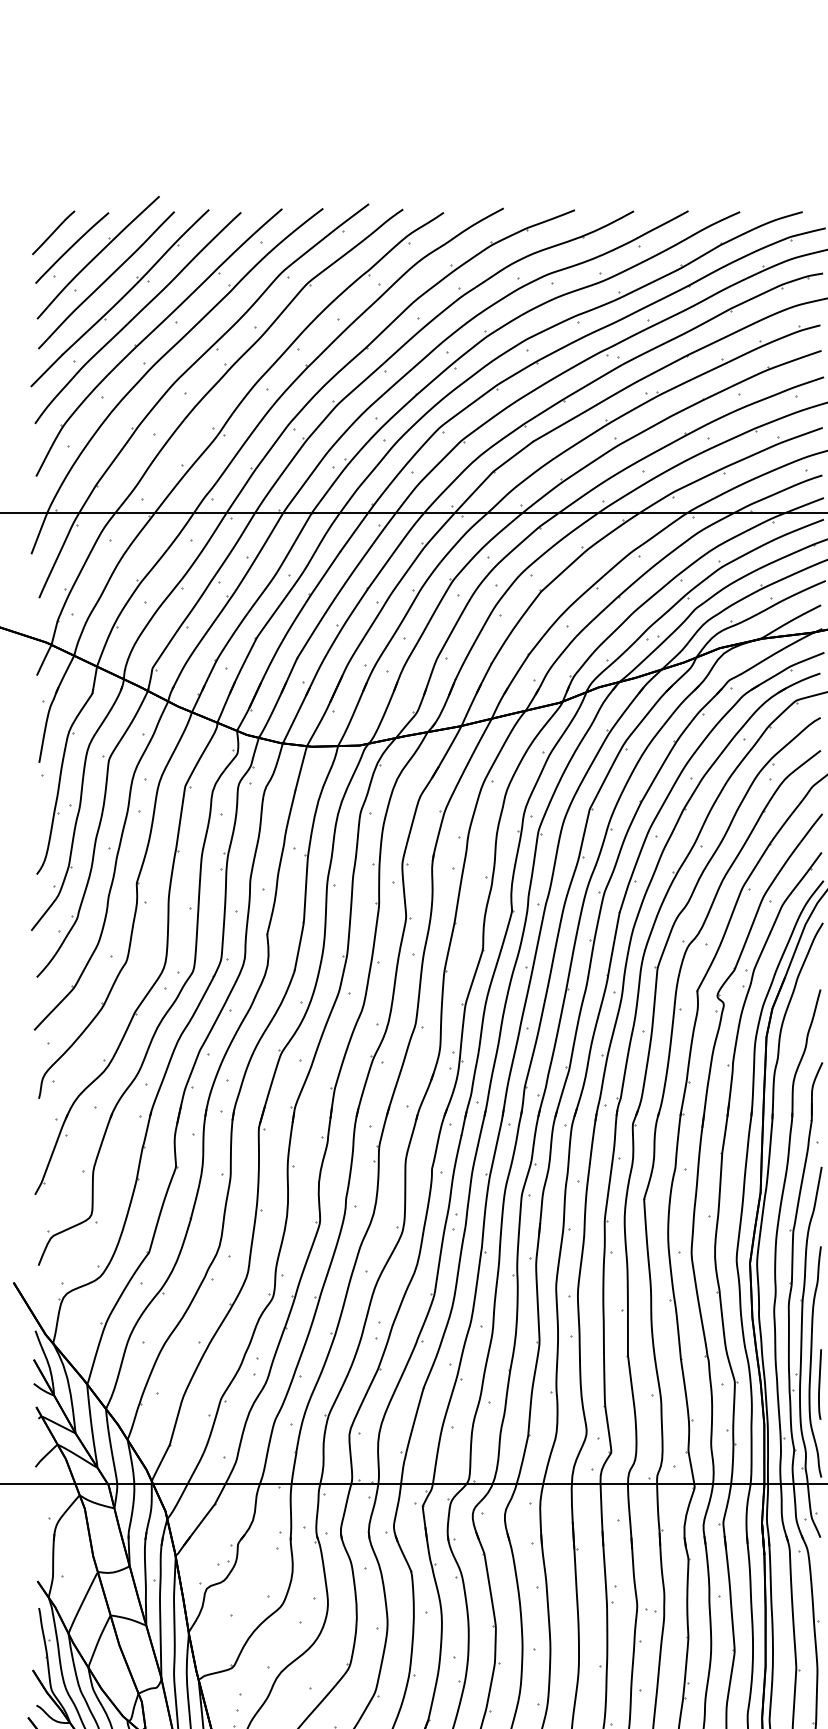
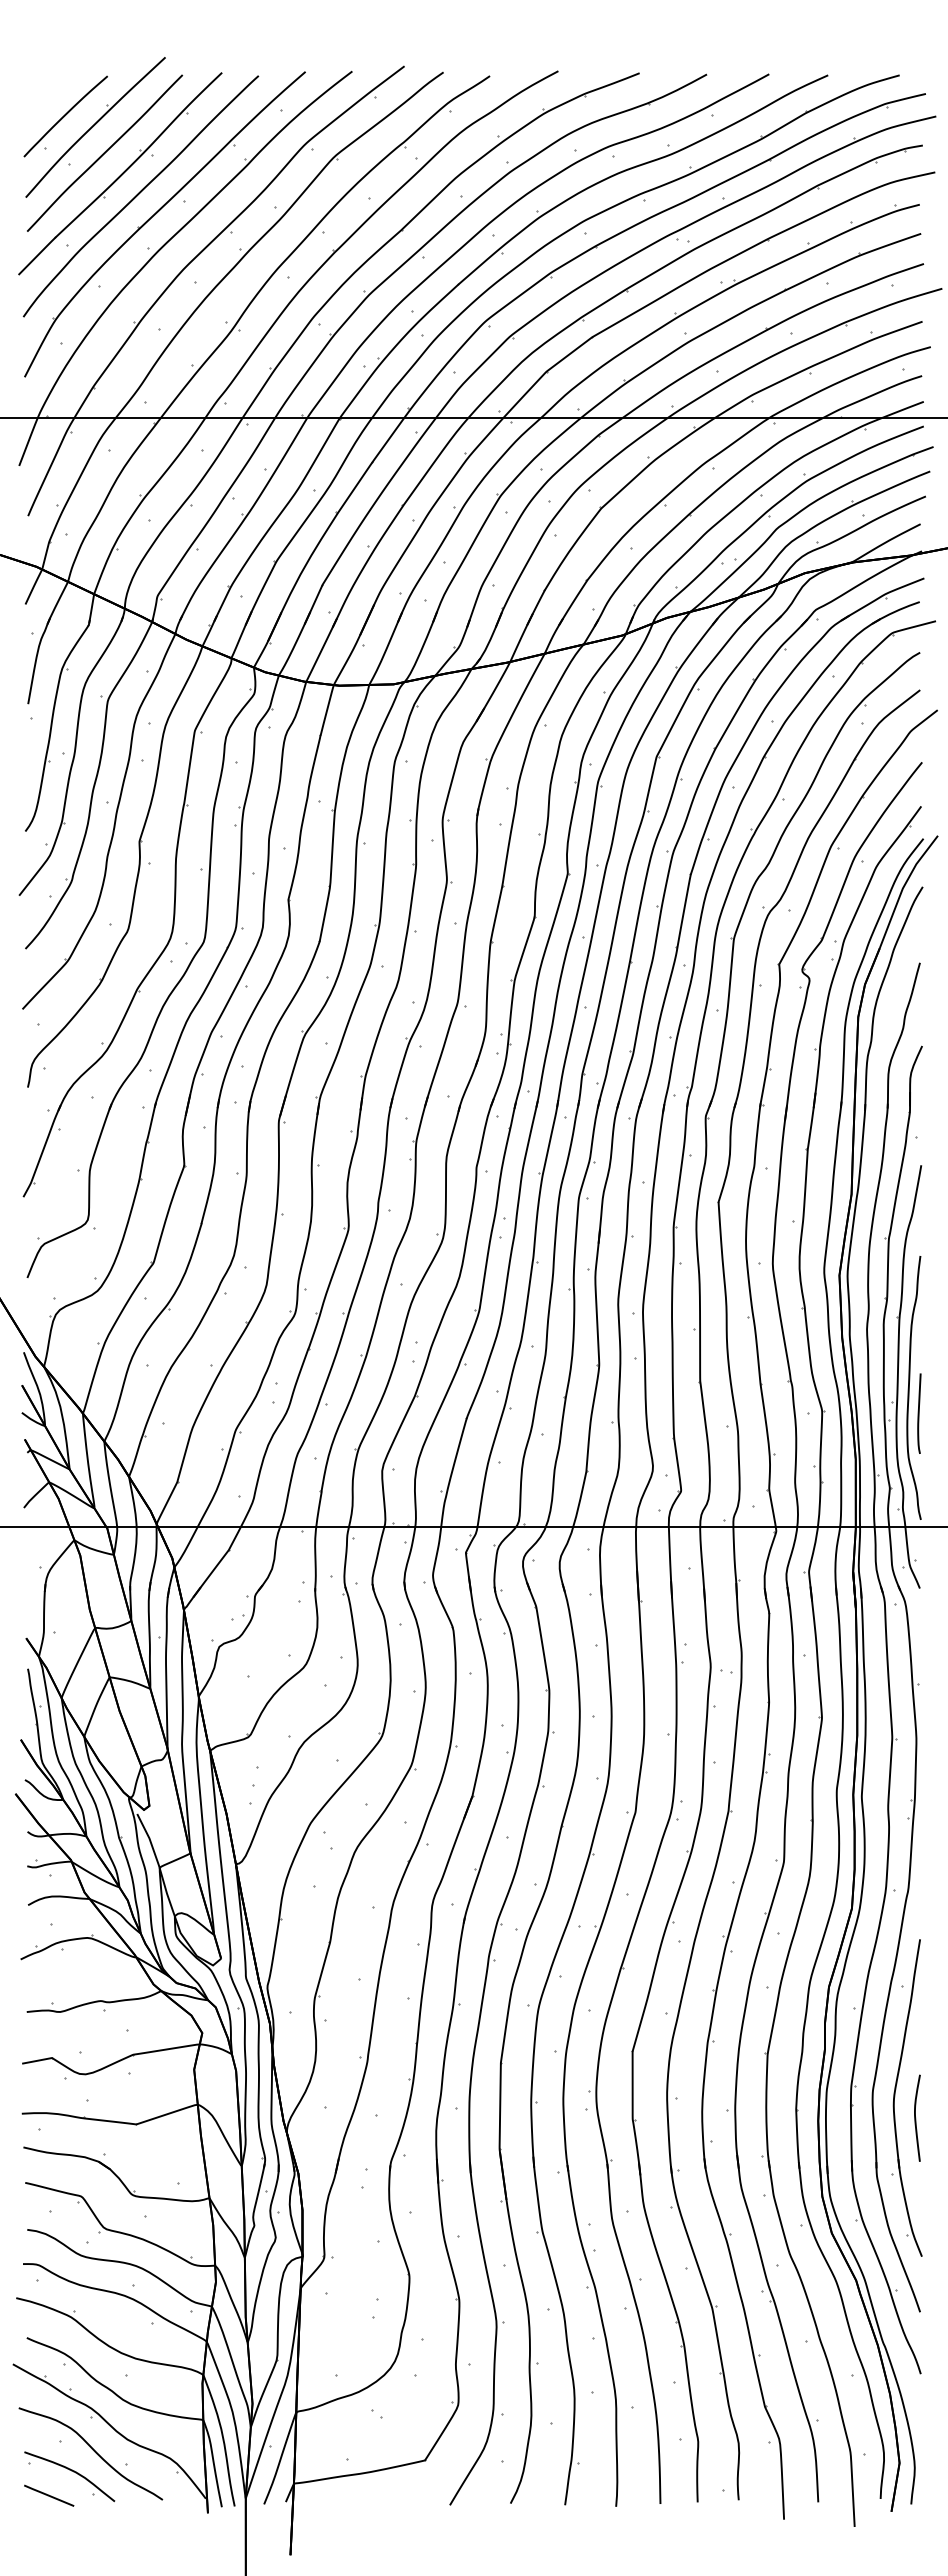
curve: (53, 232) -> (44, 98), removed

